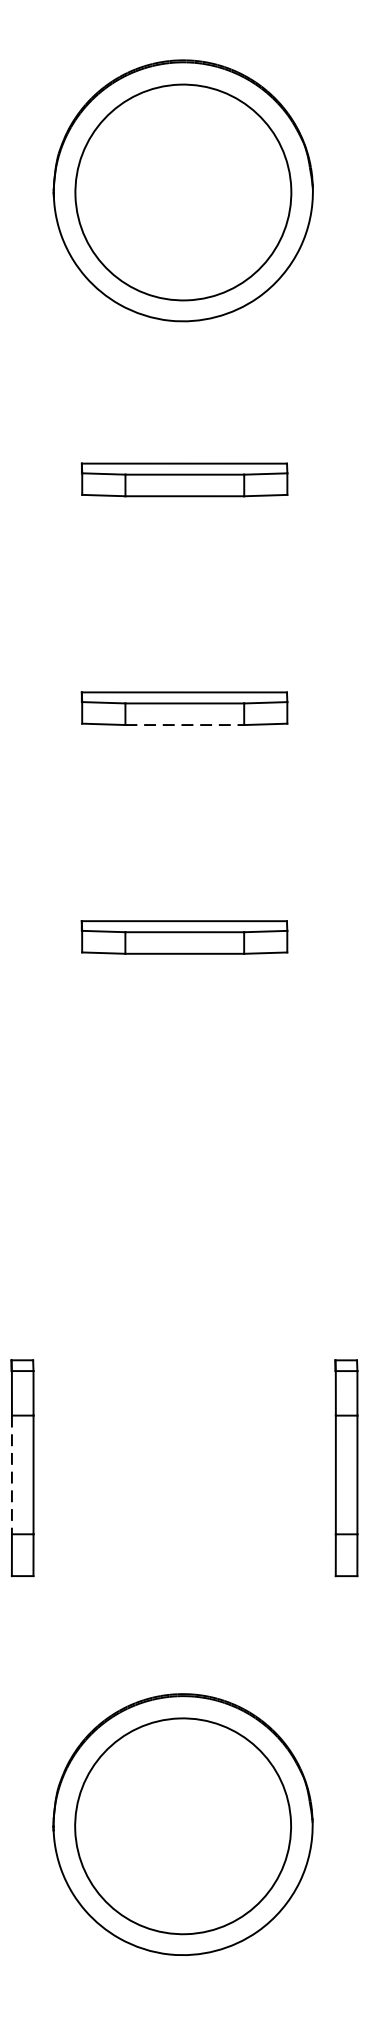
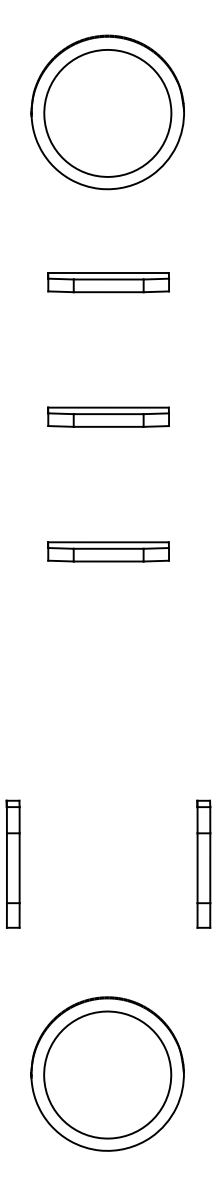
line: (184, 724) -> (108, 426), dashed -> solid
line: (11, 1475) -> (6, 868), dashed -> solid

